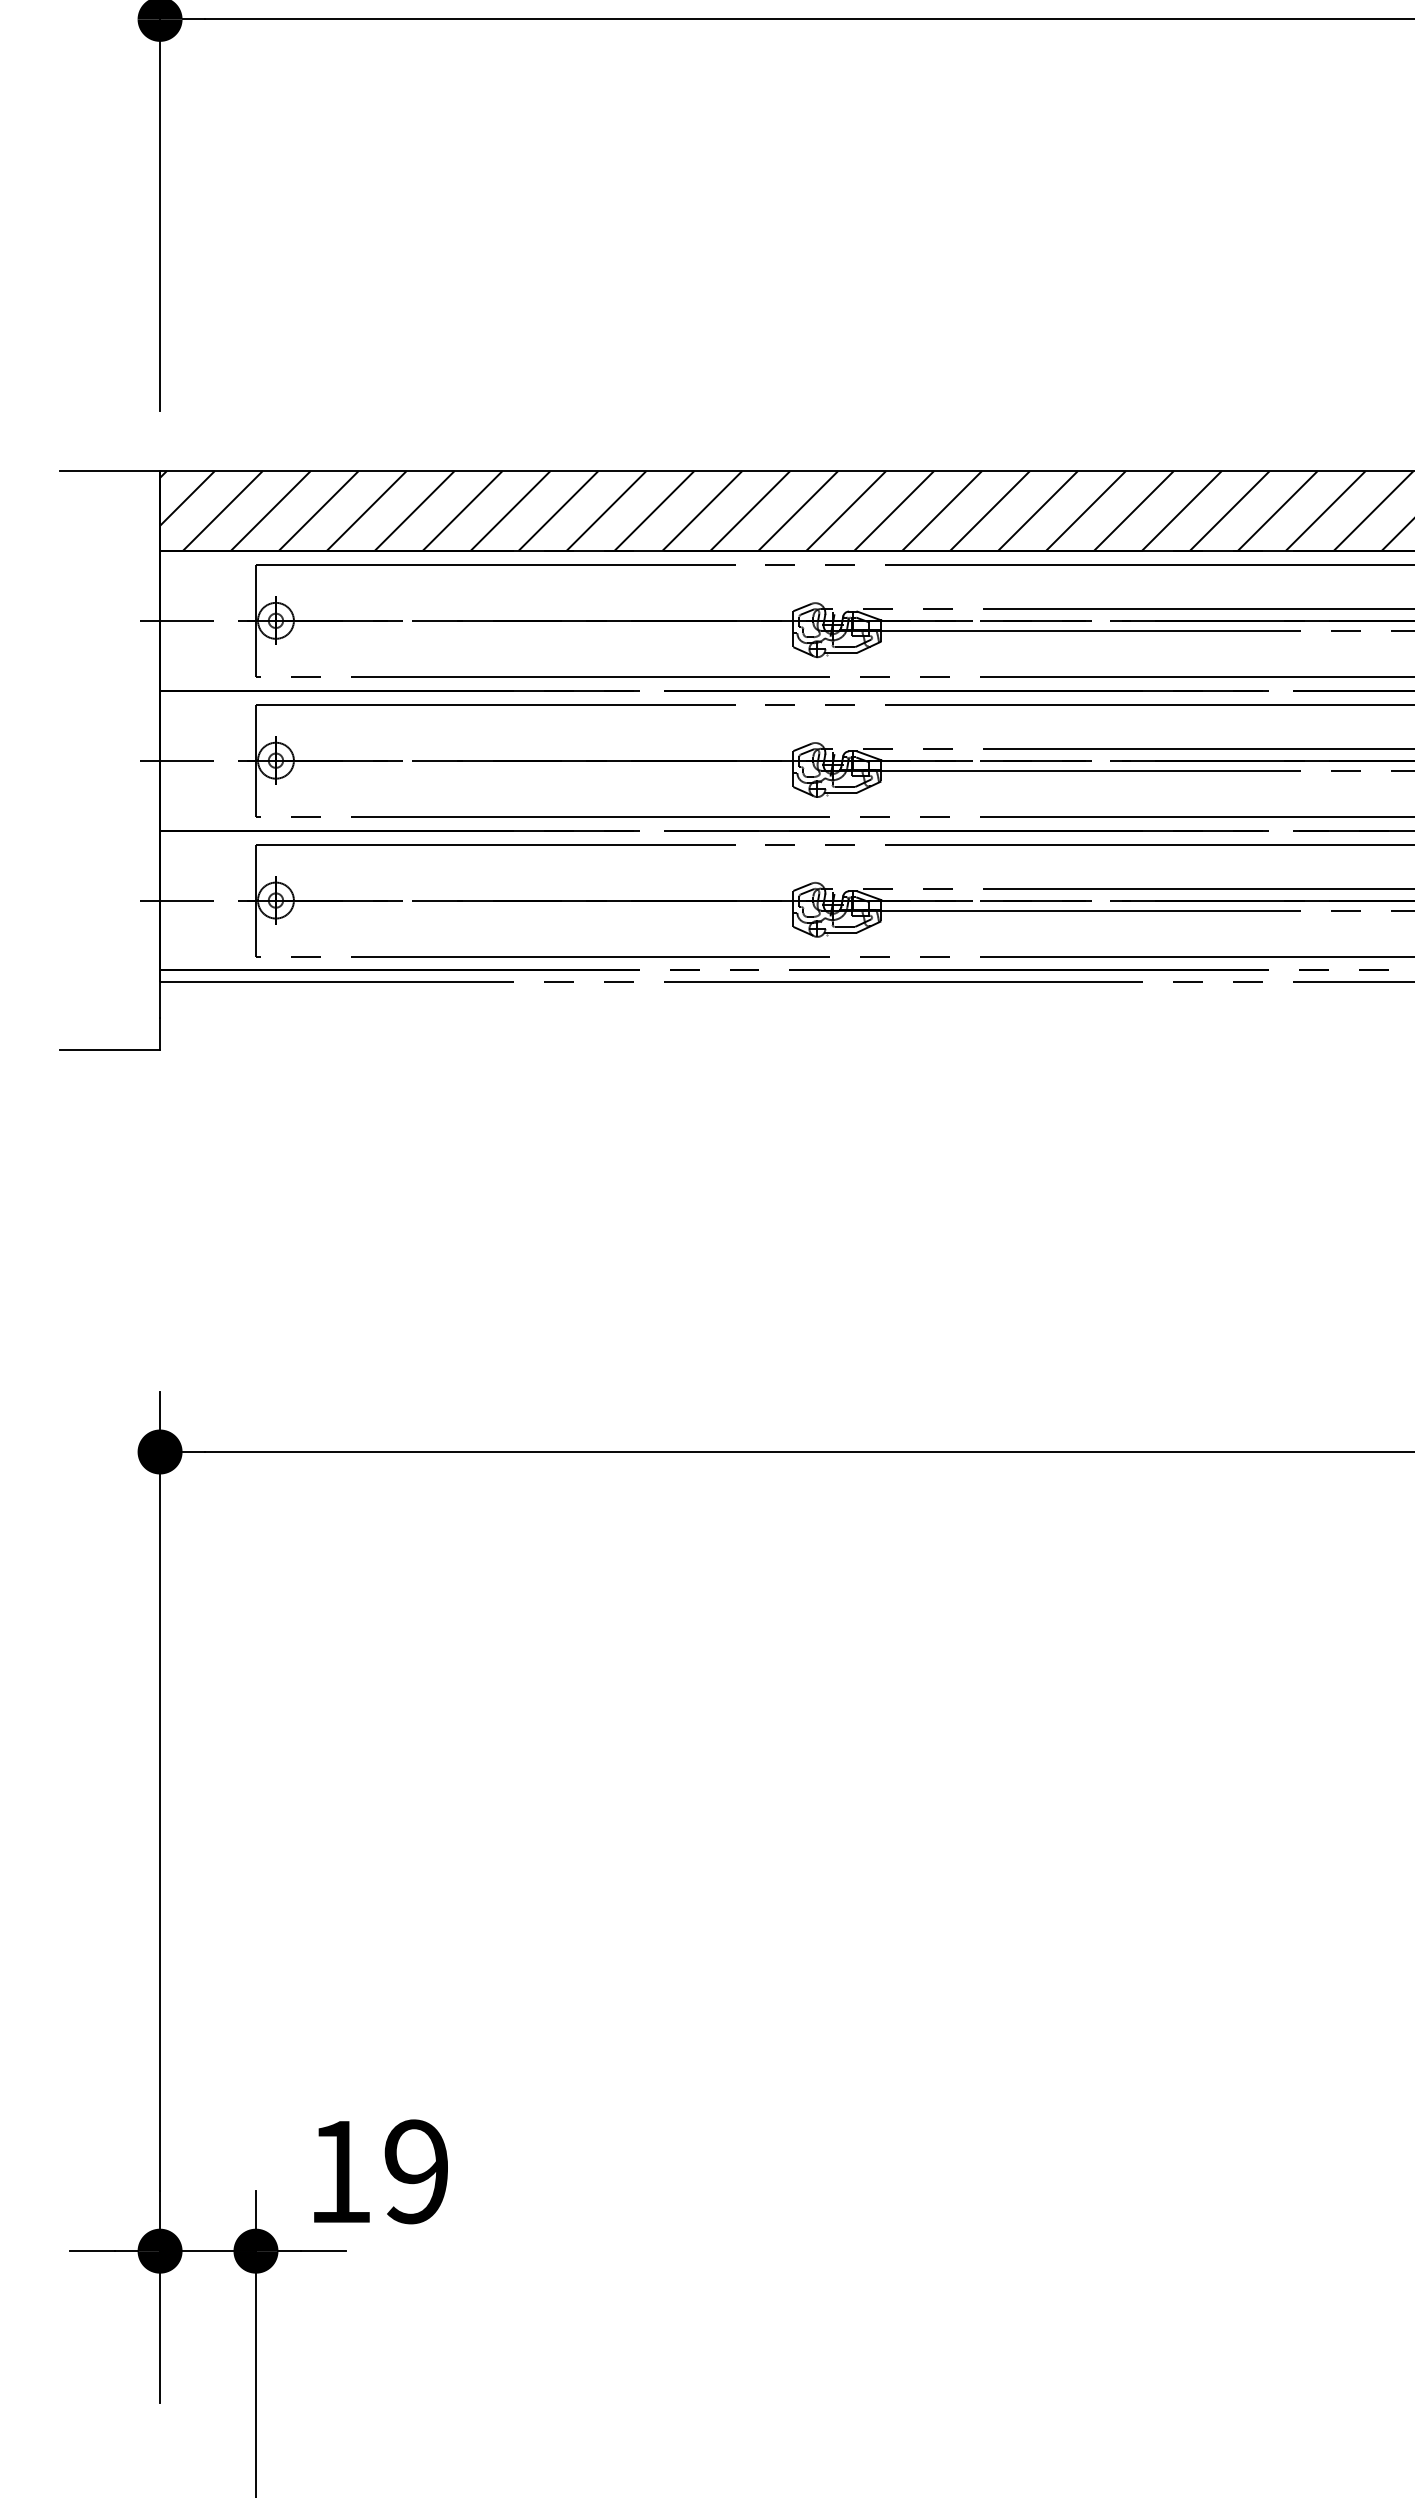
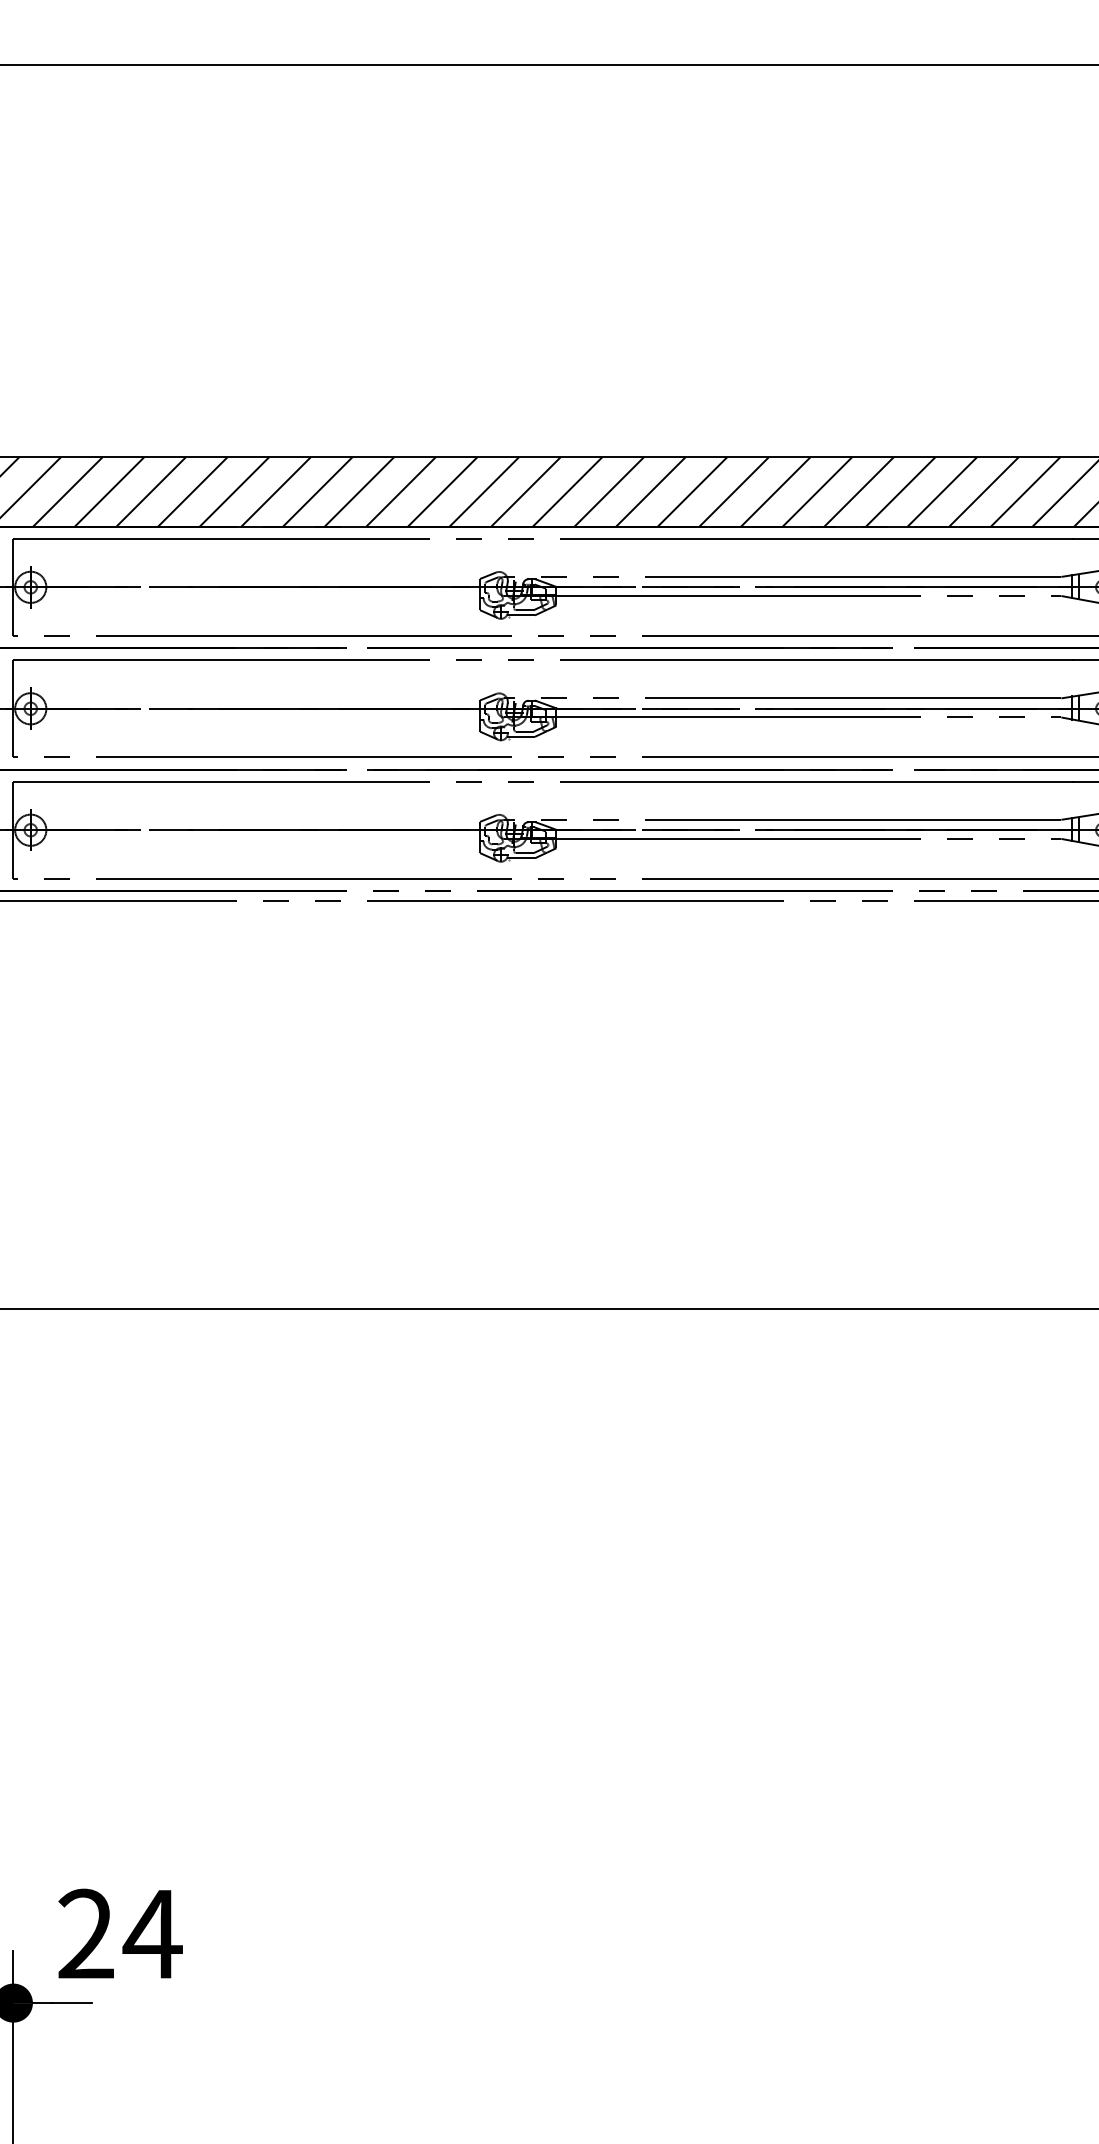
text: (379, 2171) -> (120, 1933), 19 -> 24

